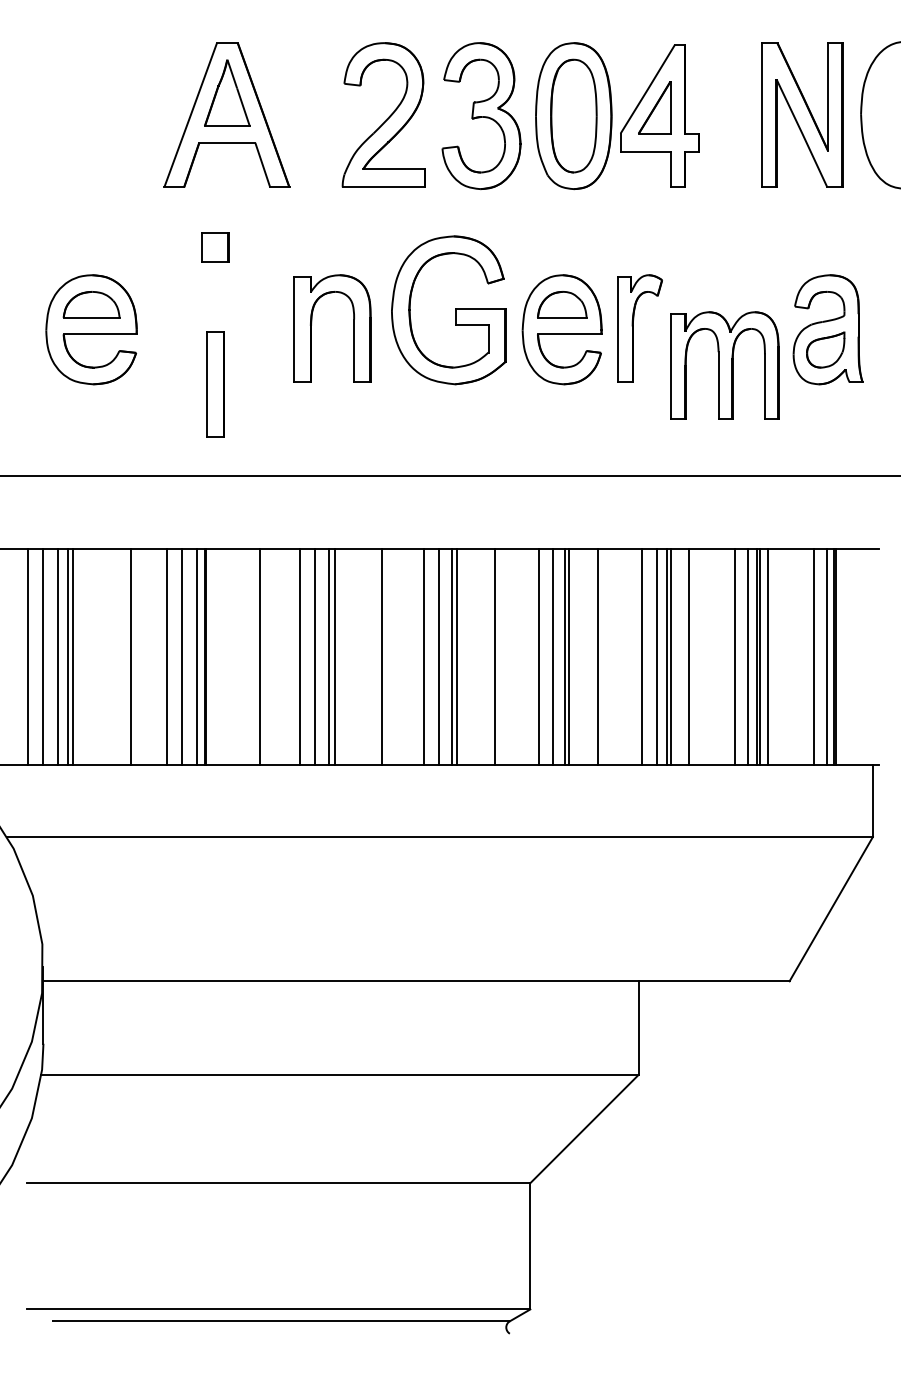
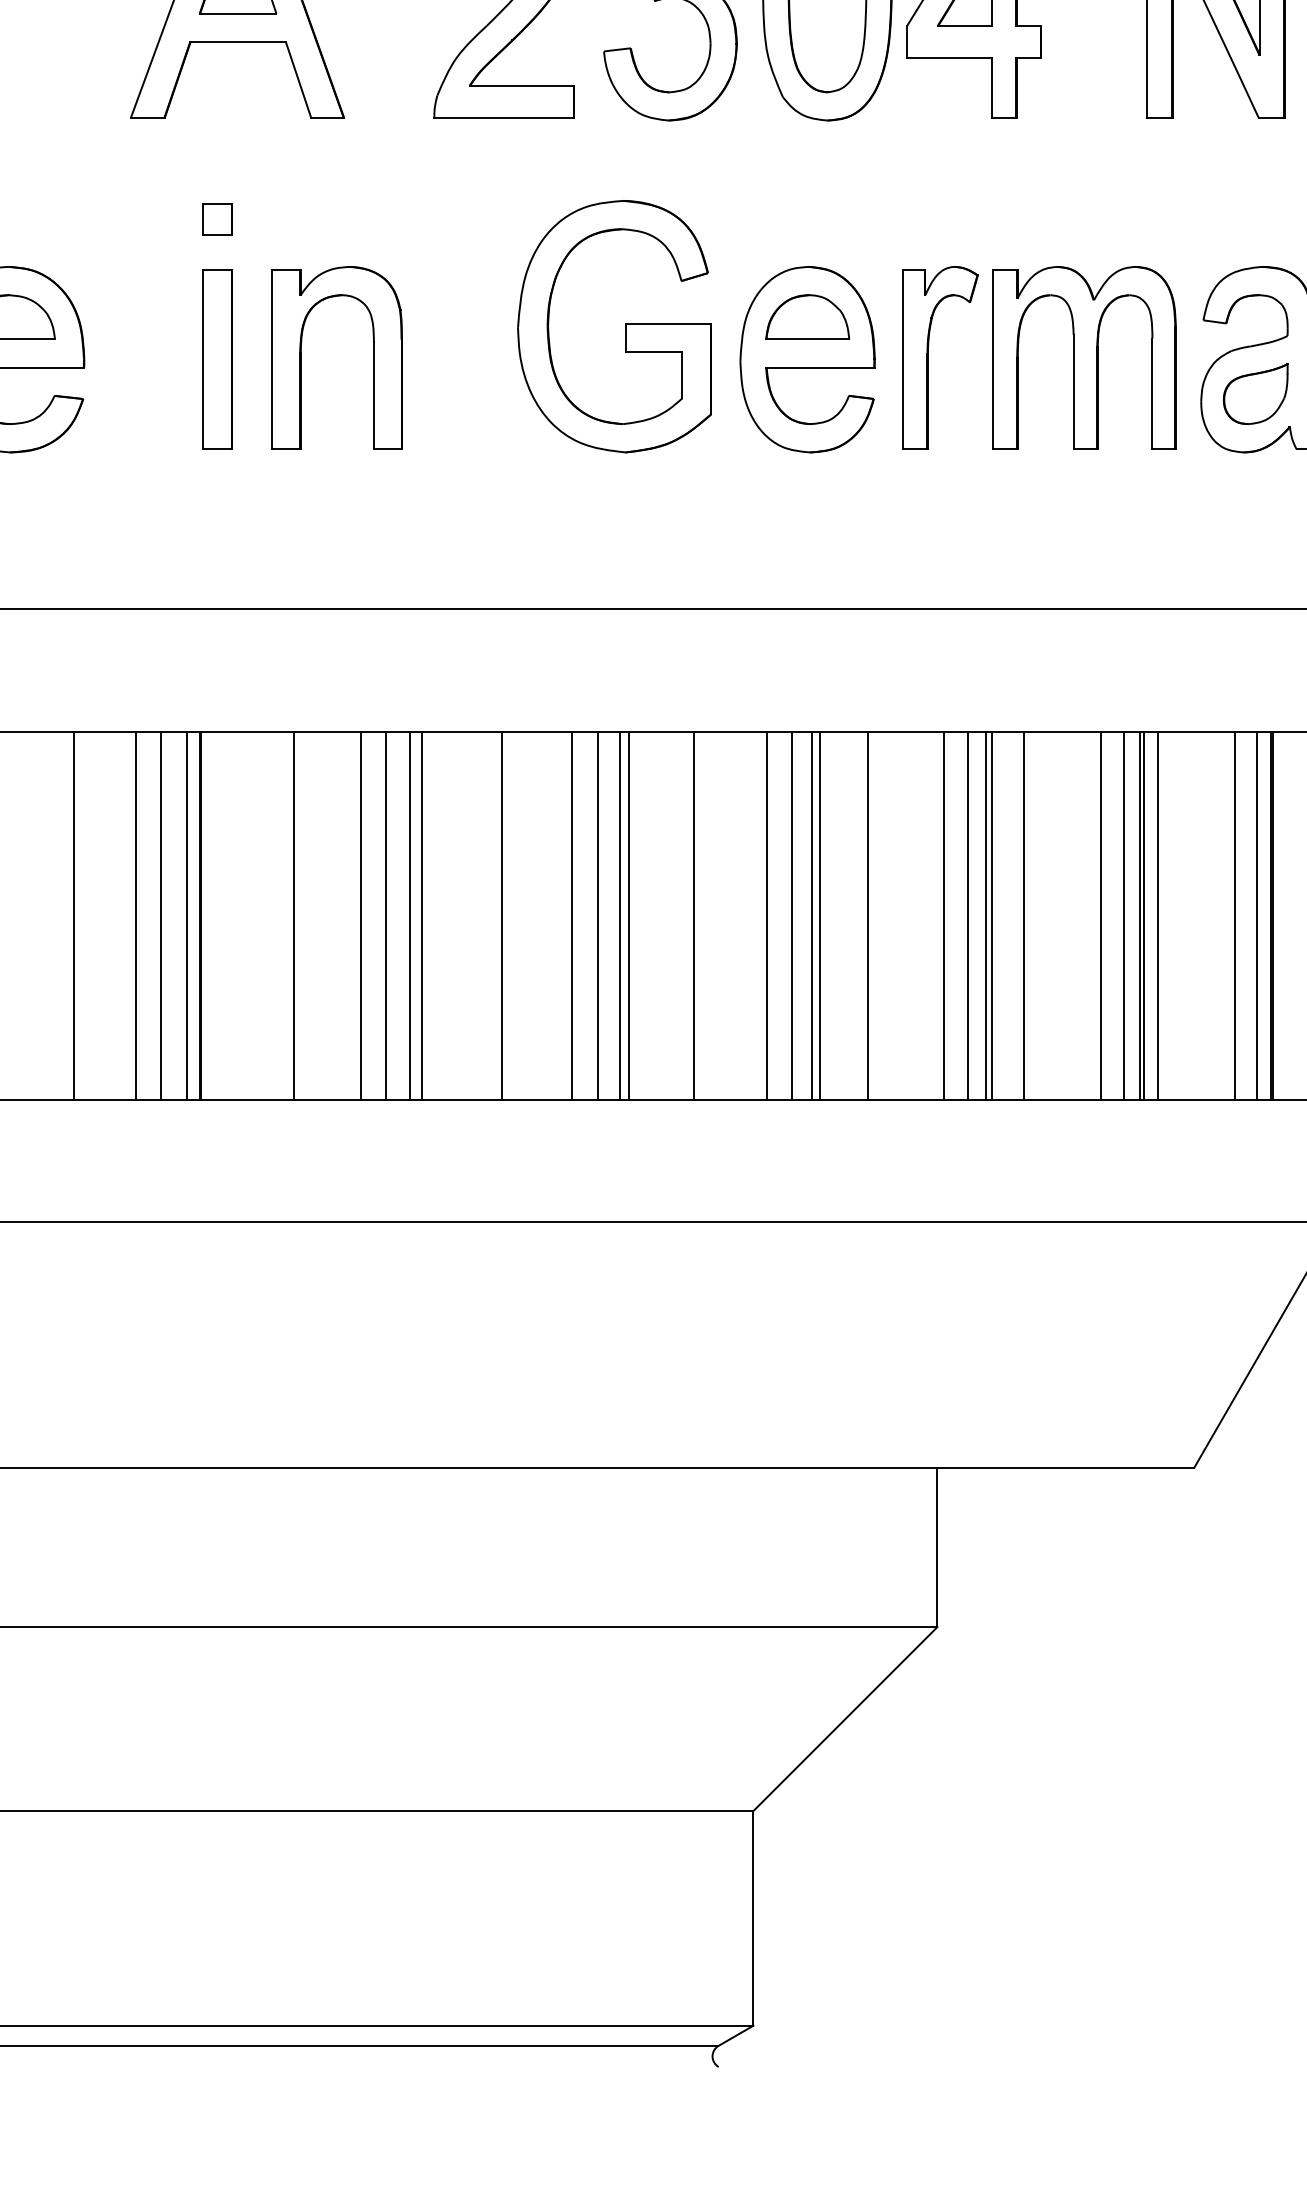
part: (215, 247) -> (218, 219), size x0.62
part: (312, 322) -> (303, 347), moved
part: (724, 365) -> (1083, 357), moved
part: (215, 384) -> (218, 359), moved

